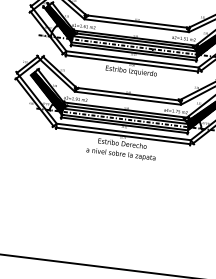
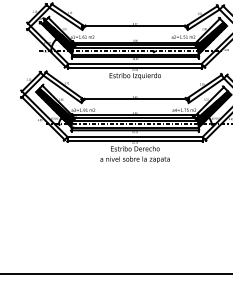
line: (136, 25) -> (134, 29), removed
line: (127, 98) -> (134, 103), removed

